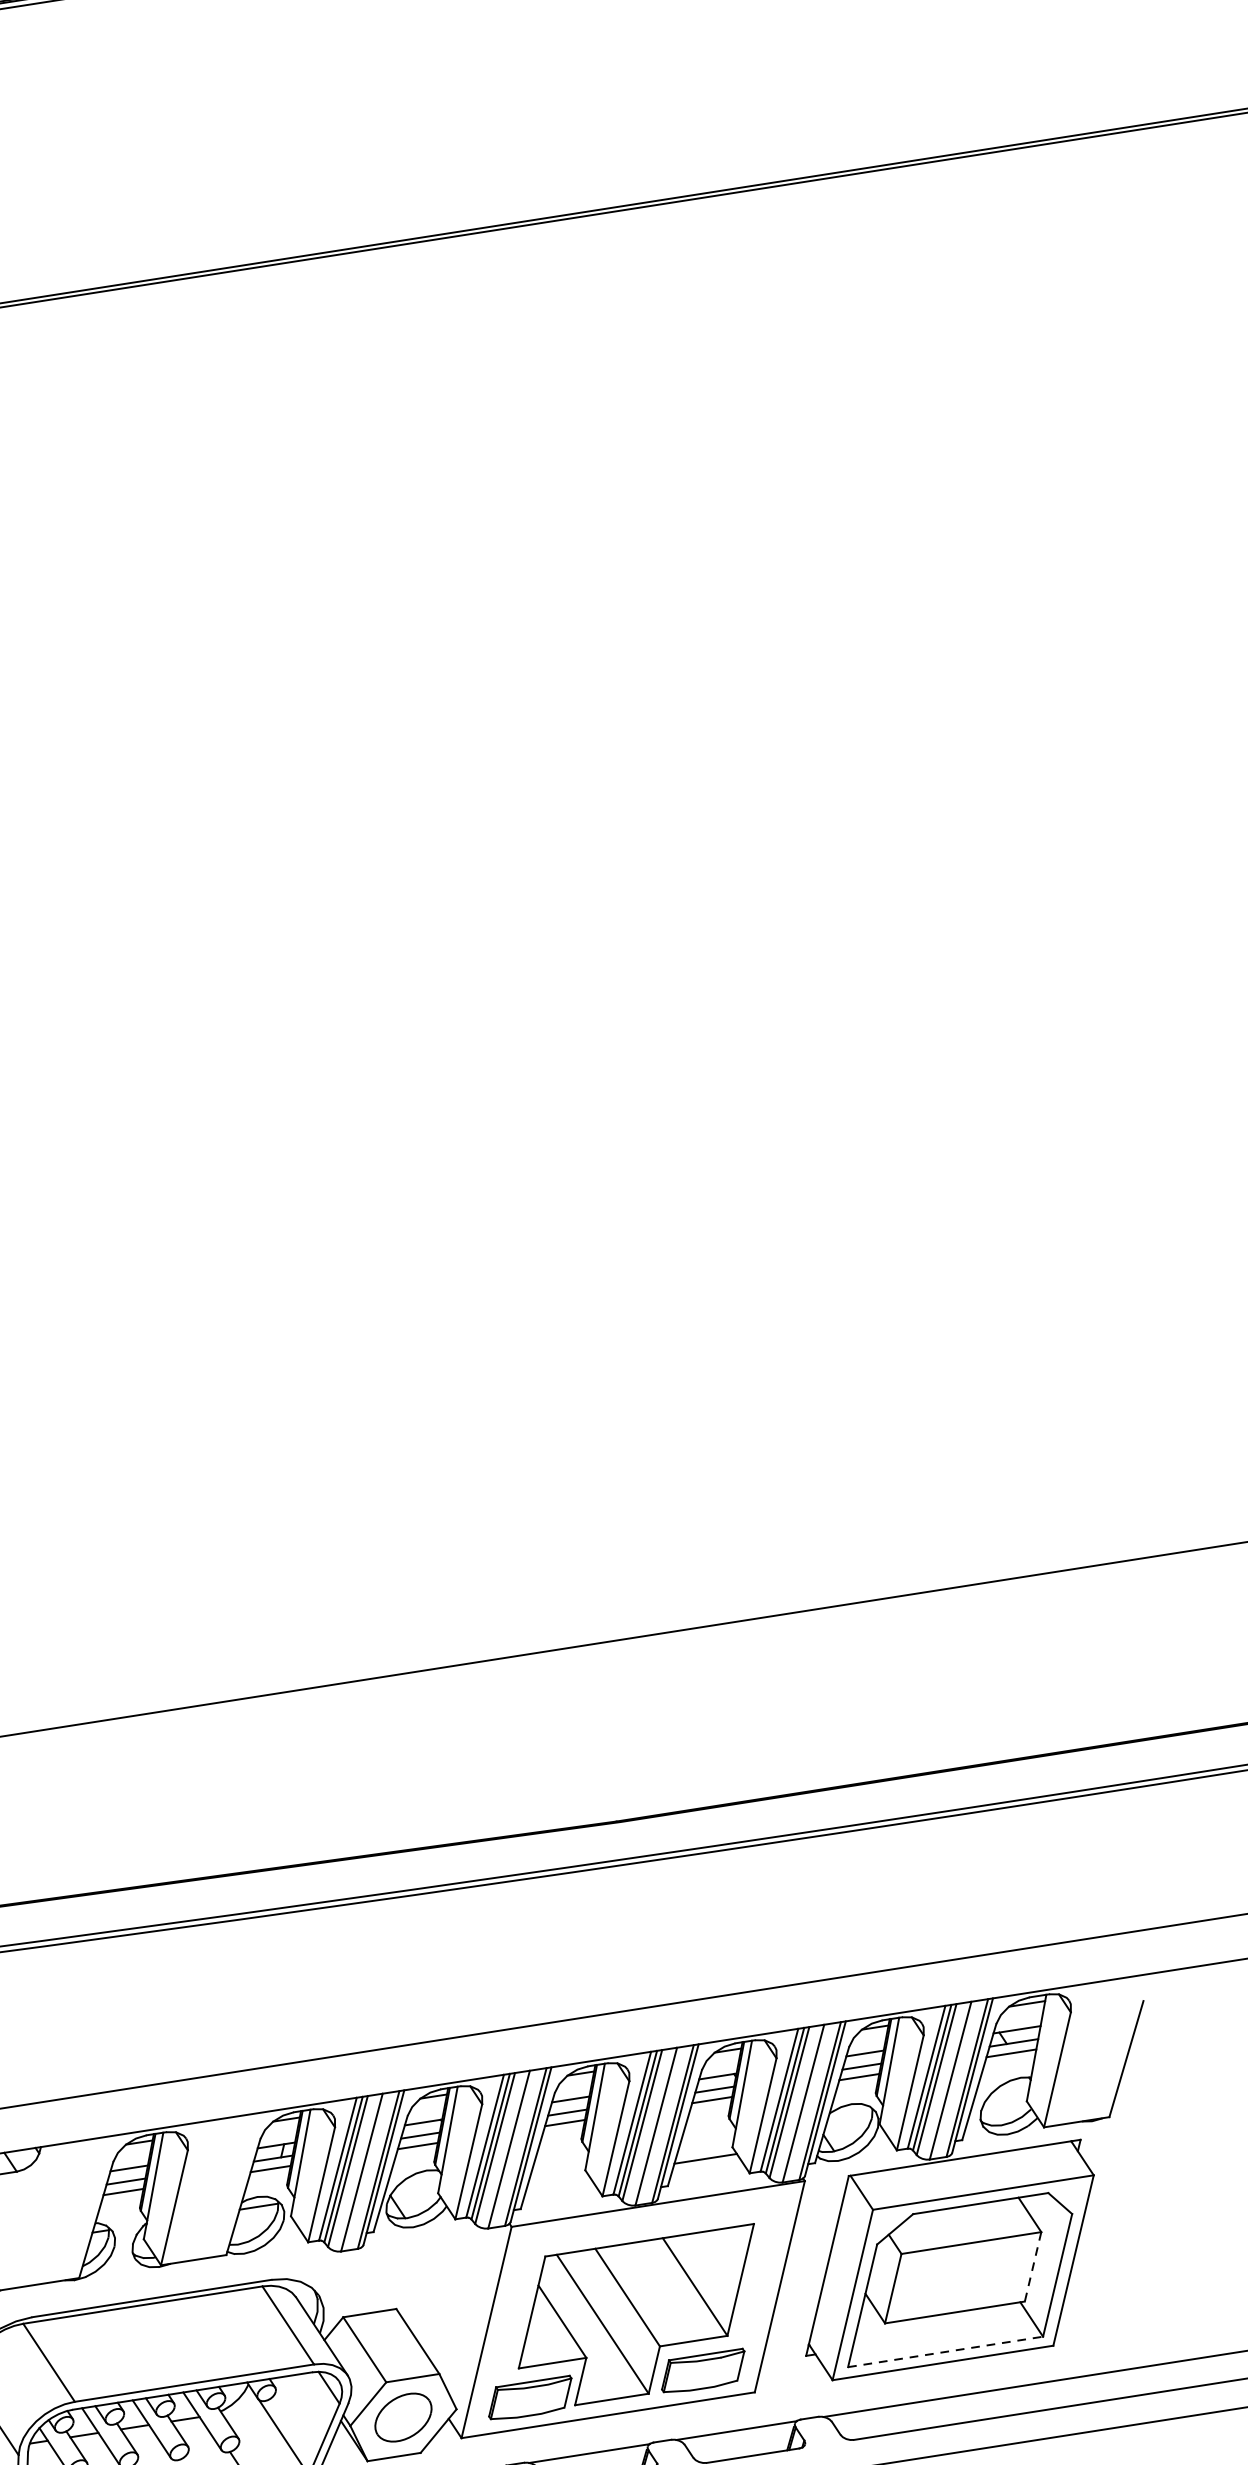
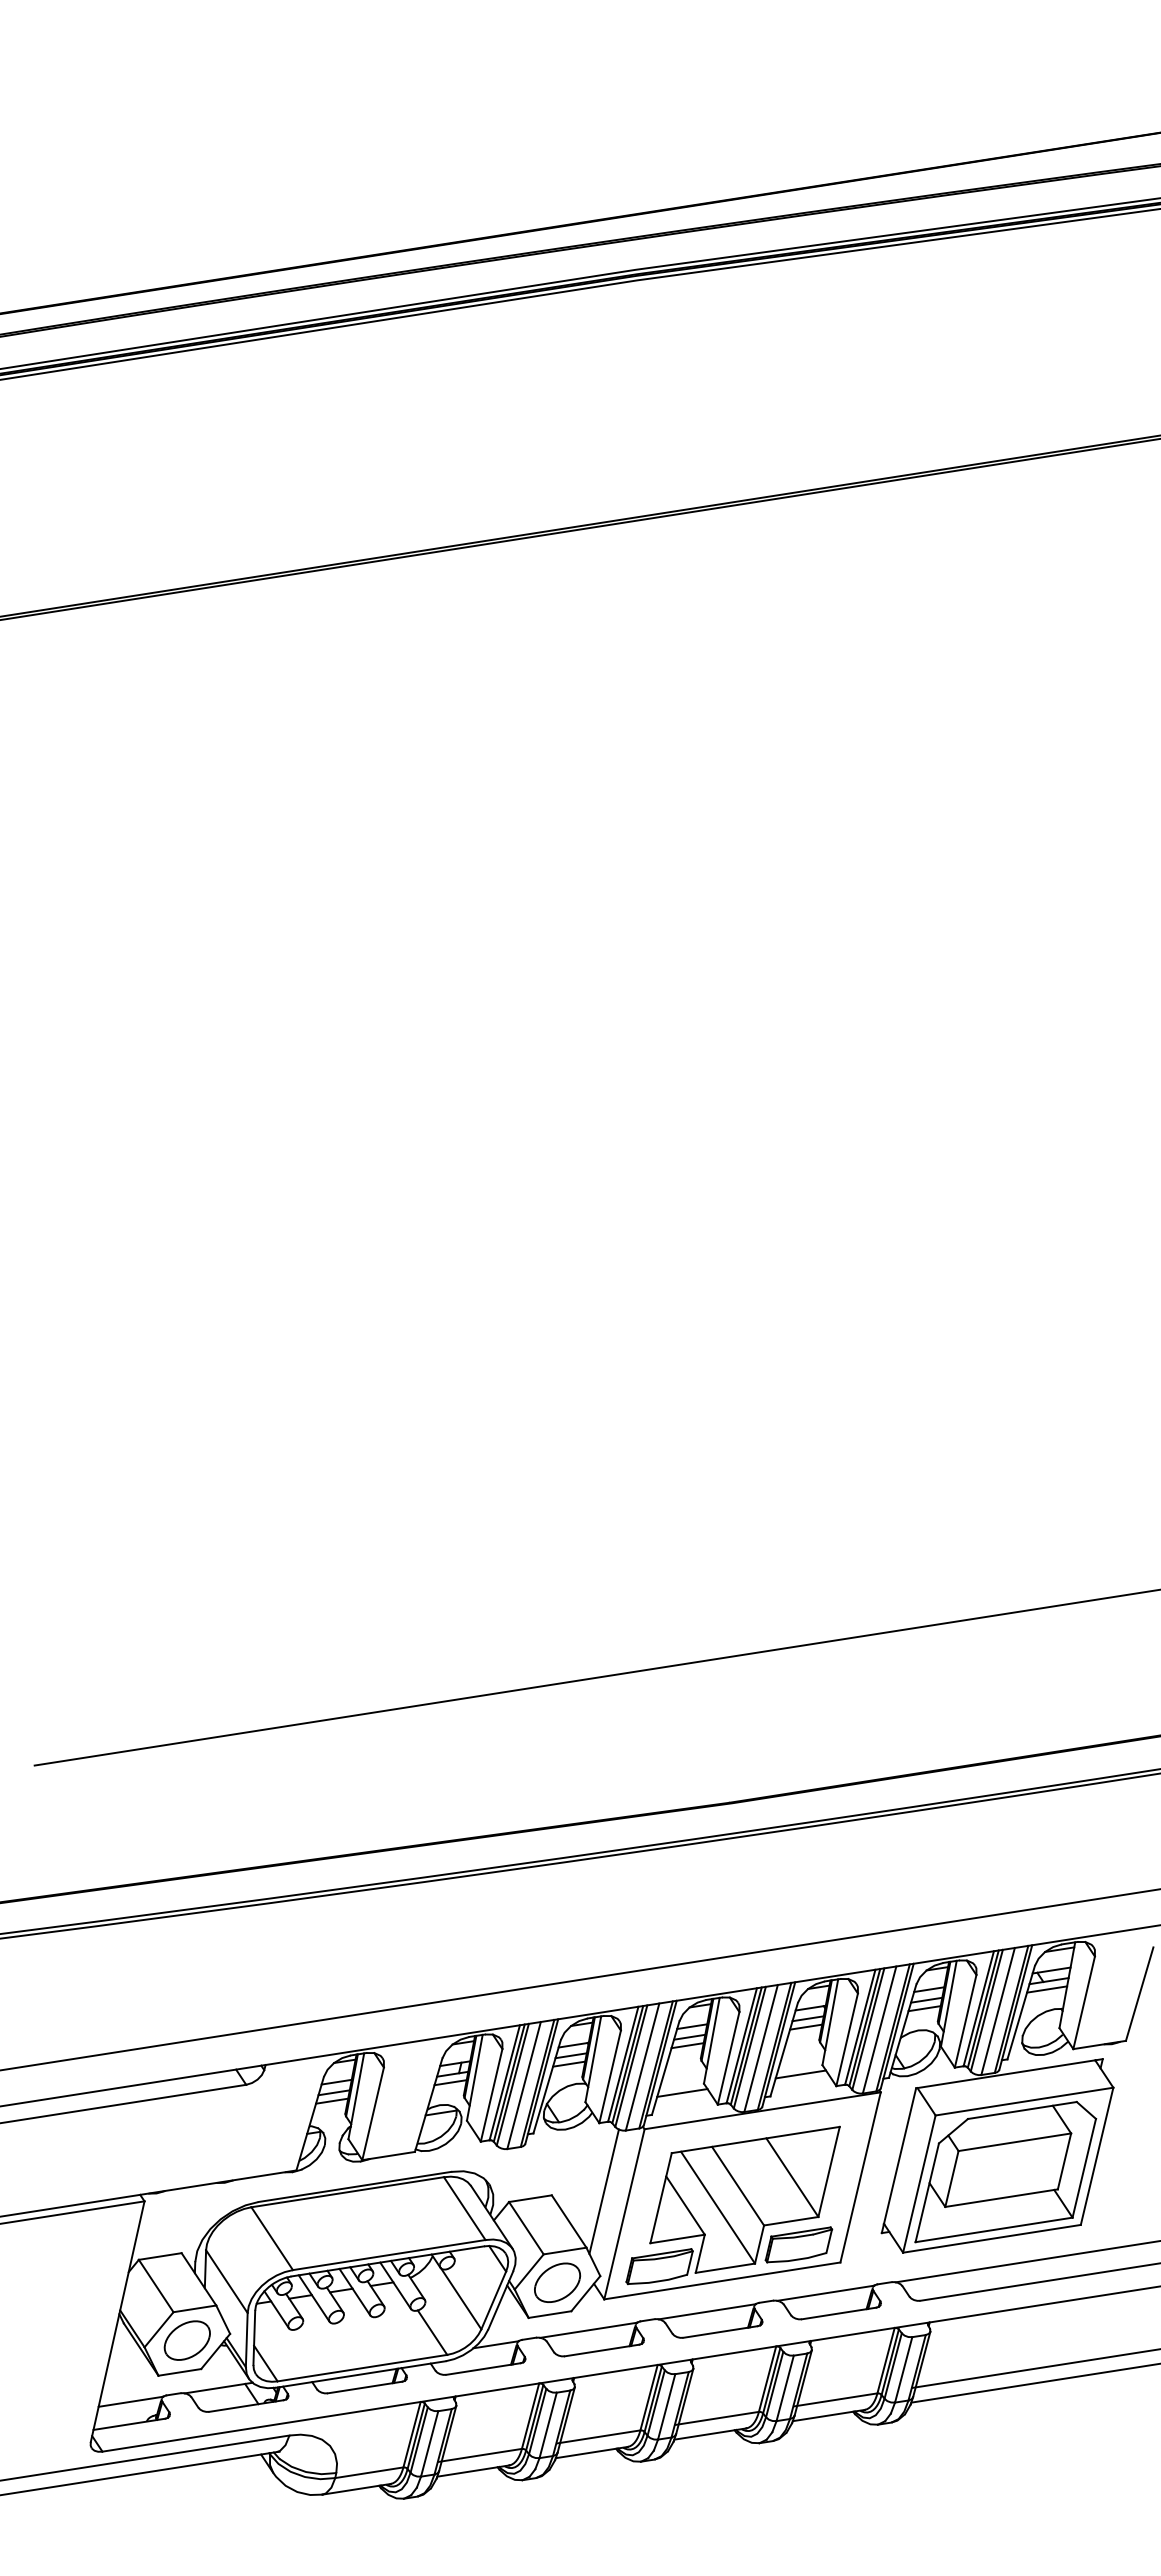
line: (558, 2181) -> (682, 2092), added
line: (1033, 2266) -> (1064, 2161), dashed -> solid
line: (460, 2304) -> (603, 2191), added
line: (946, 2351) -> (994, 2229), dashed -> solid

